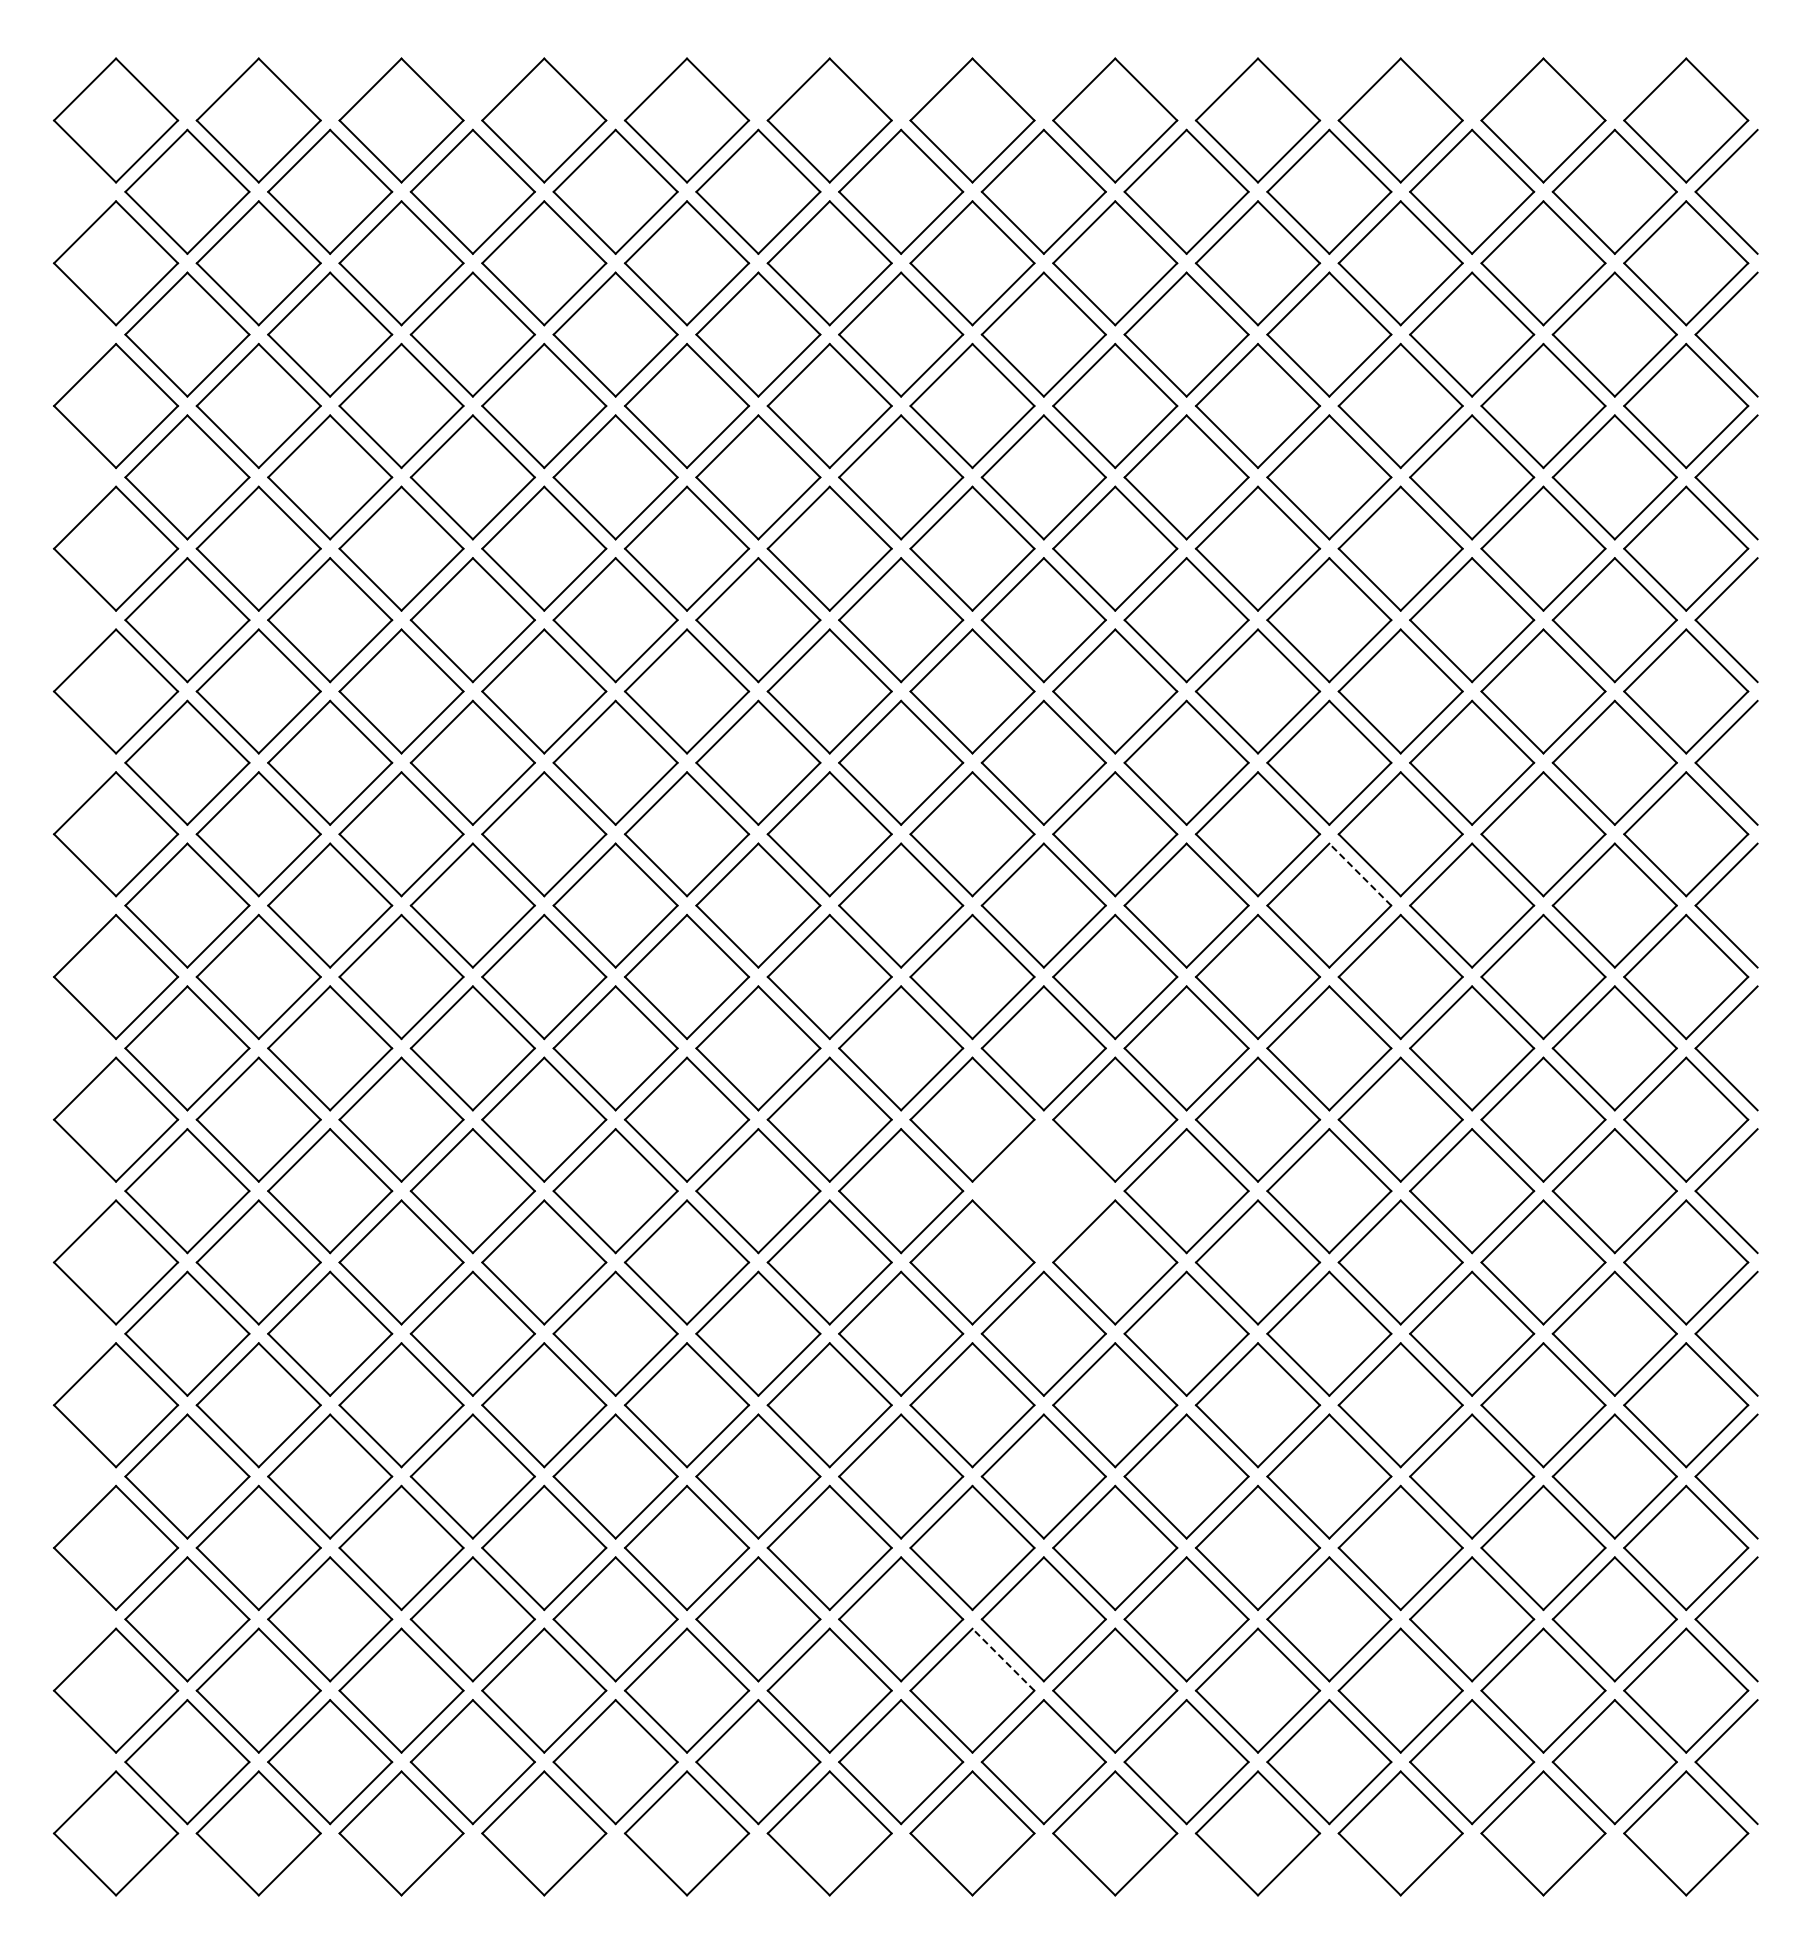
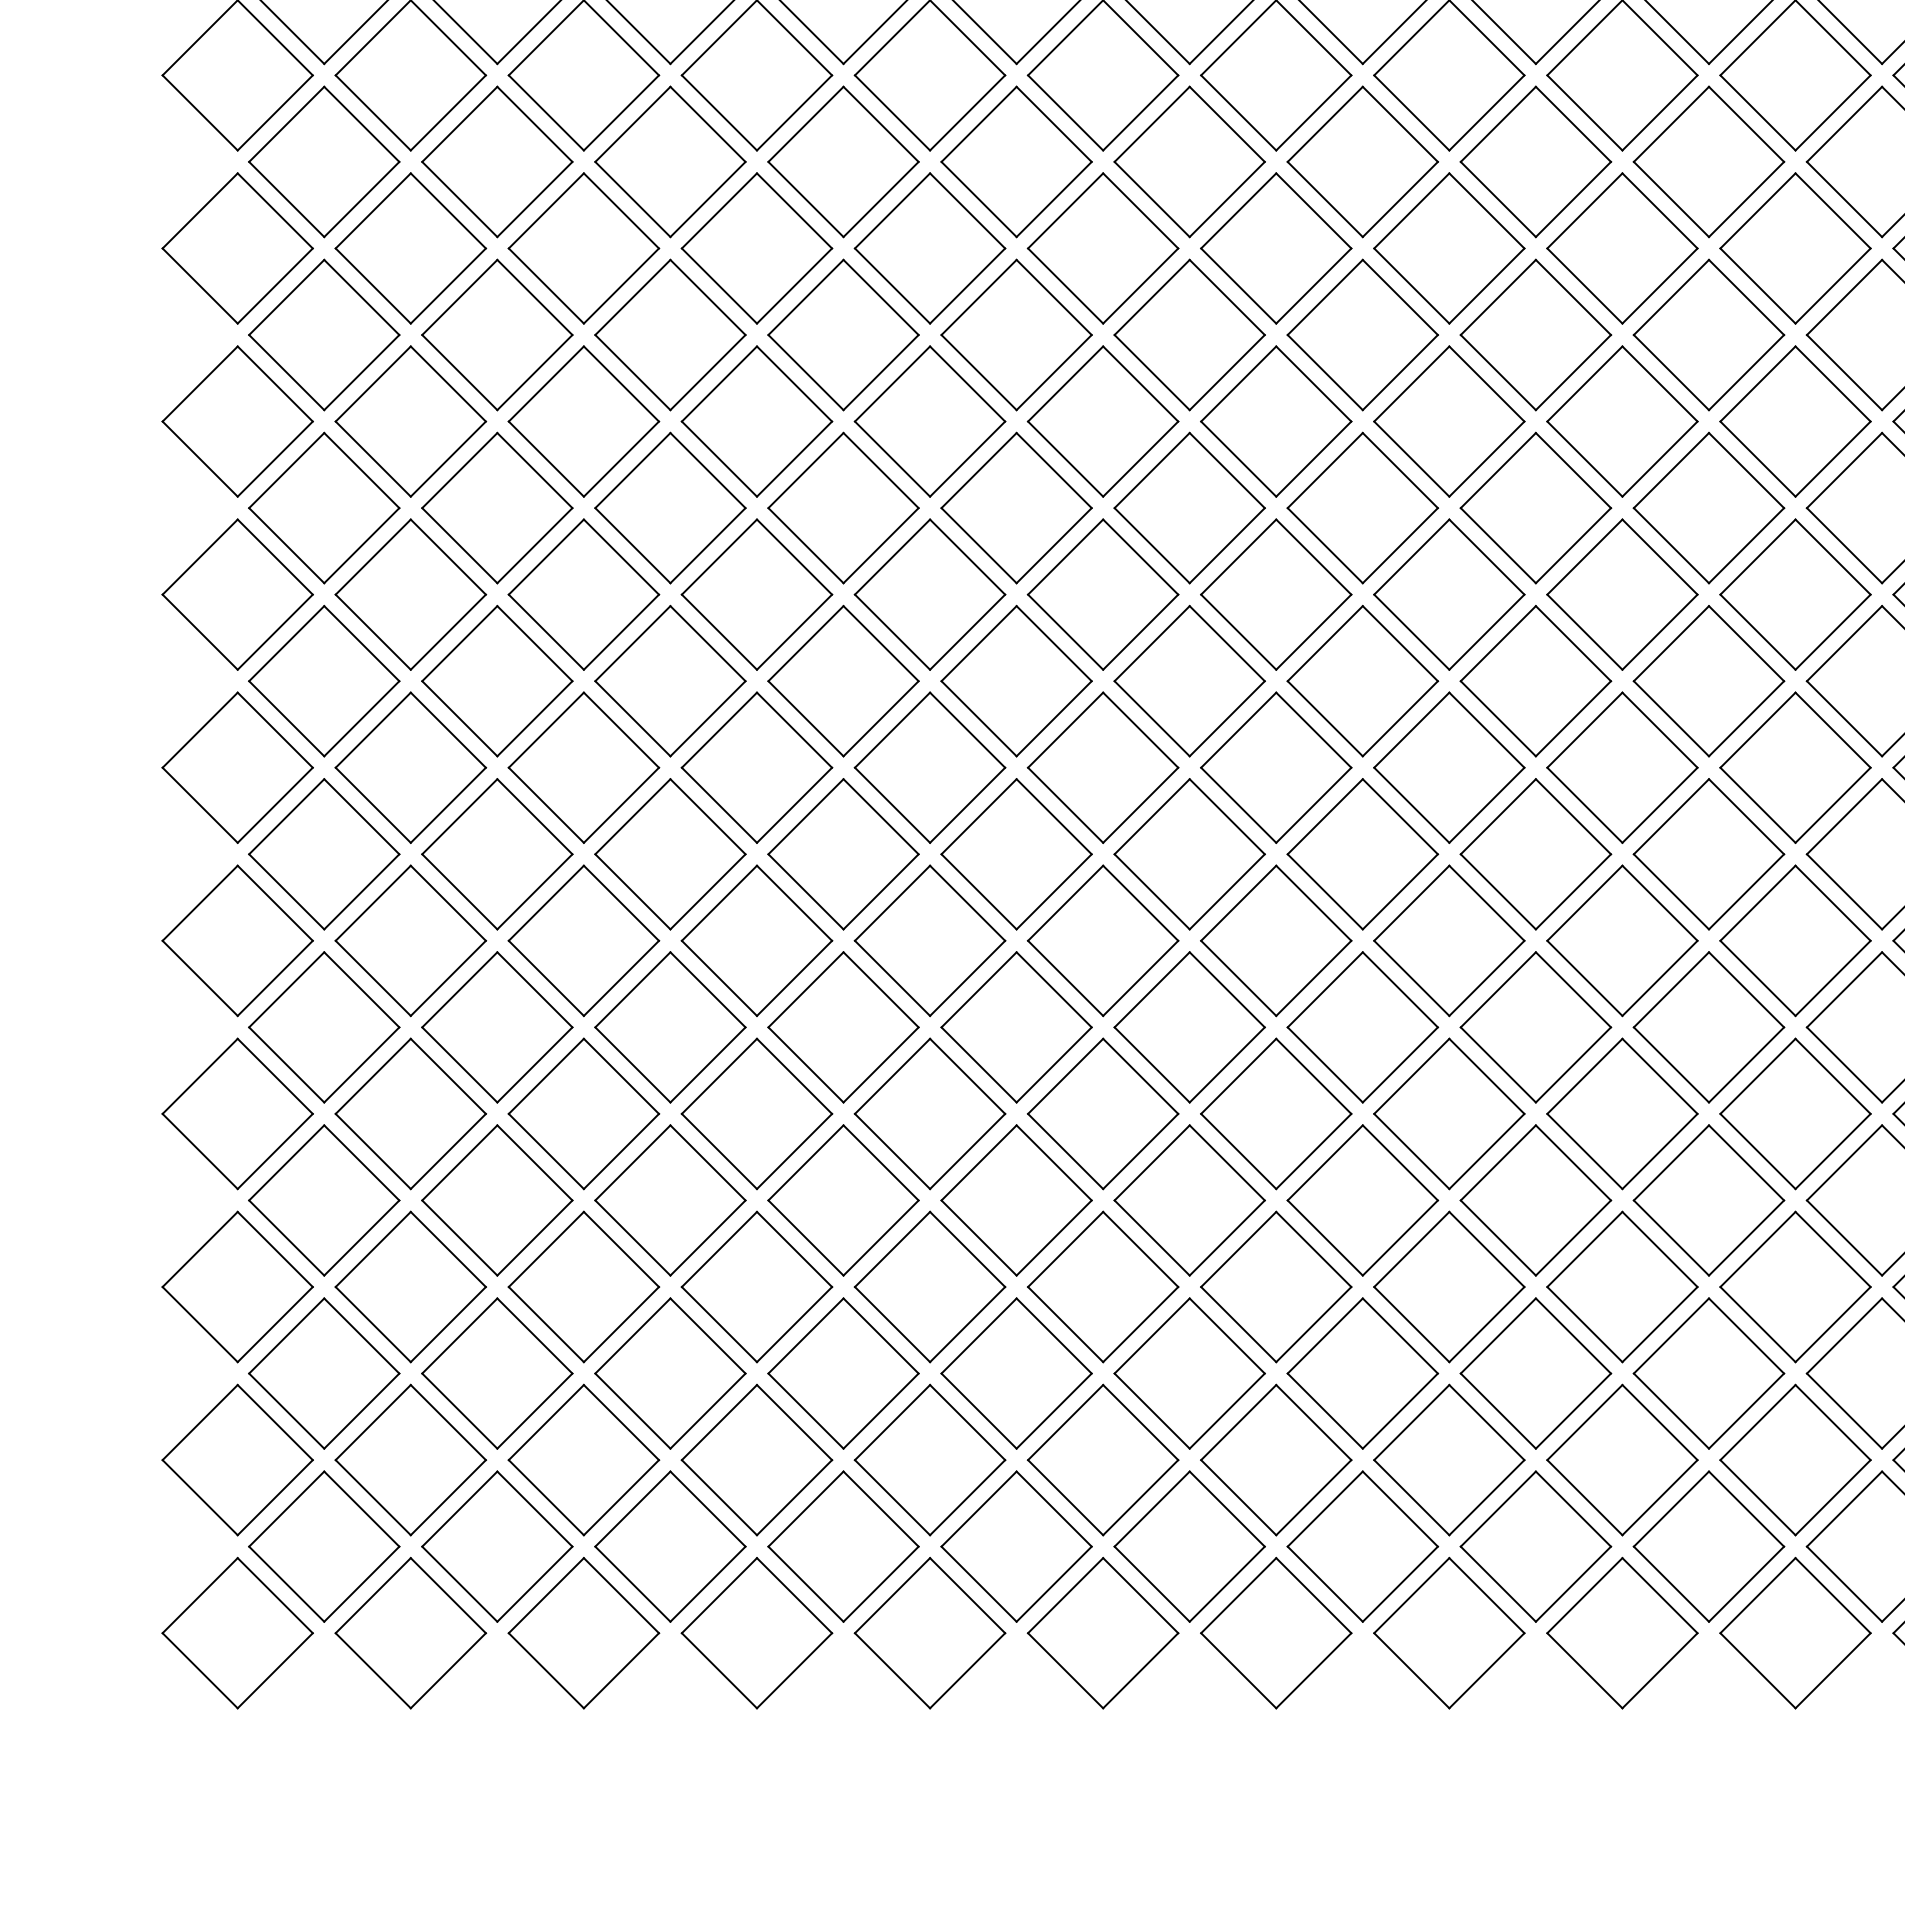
line: (1360, 874) -> (1746, 470), dashed -> solid
part: (1043, 1191) -> (1362, 854), added
line: (1003, 1659) -> (1313, 1422), dashed -> solid

